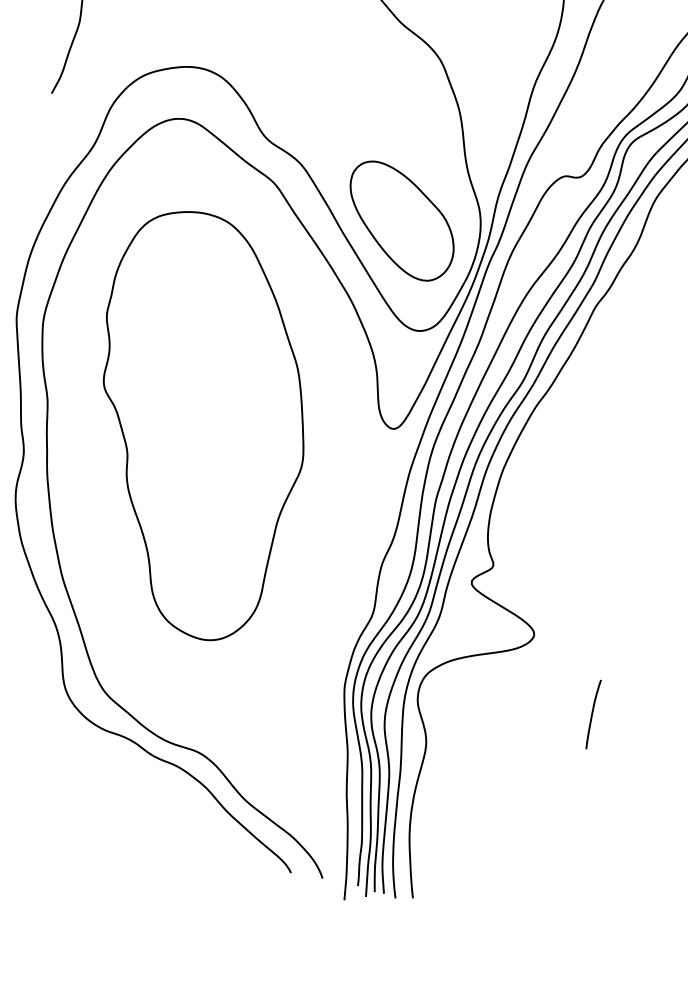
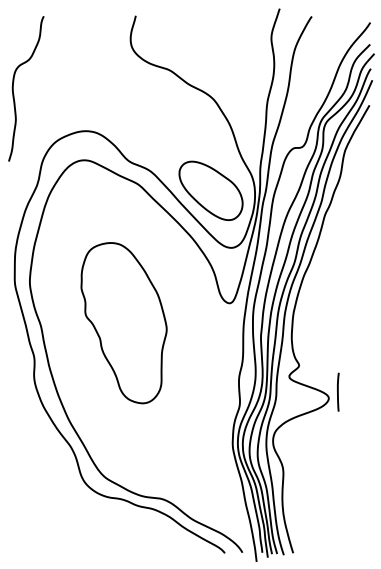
part: (196, 423) -> (123, 322), size x0.7
line: (593, 713) -> (338, 391), moved

